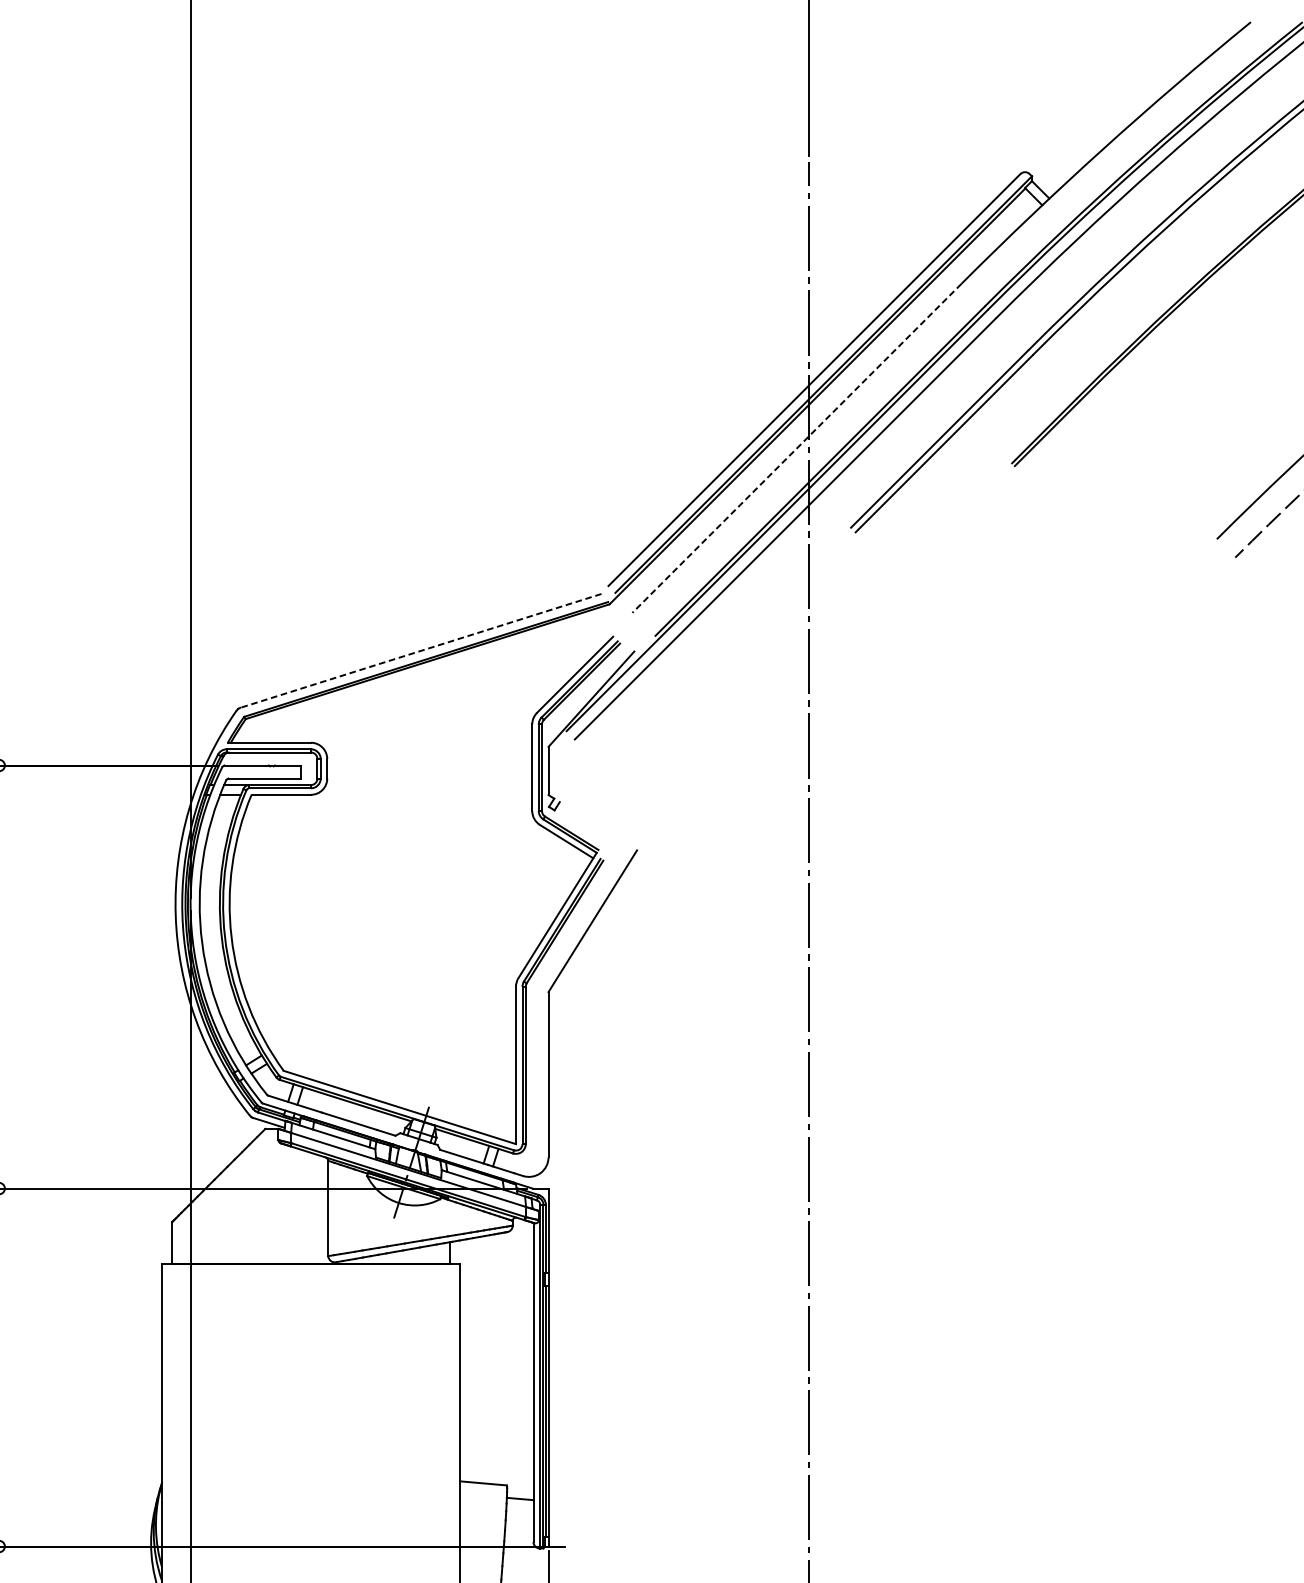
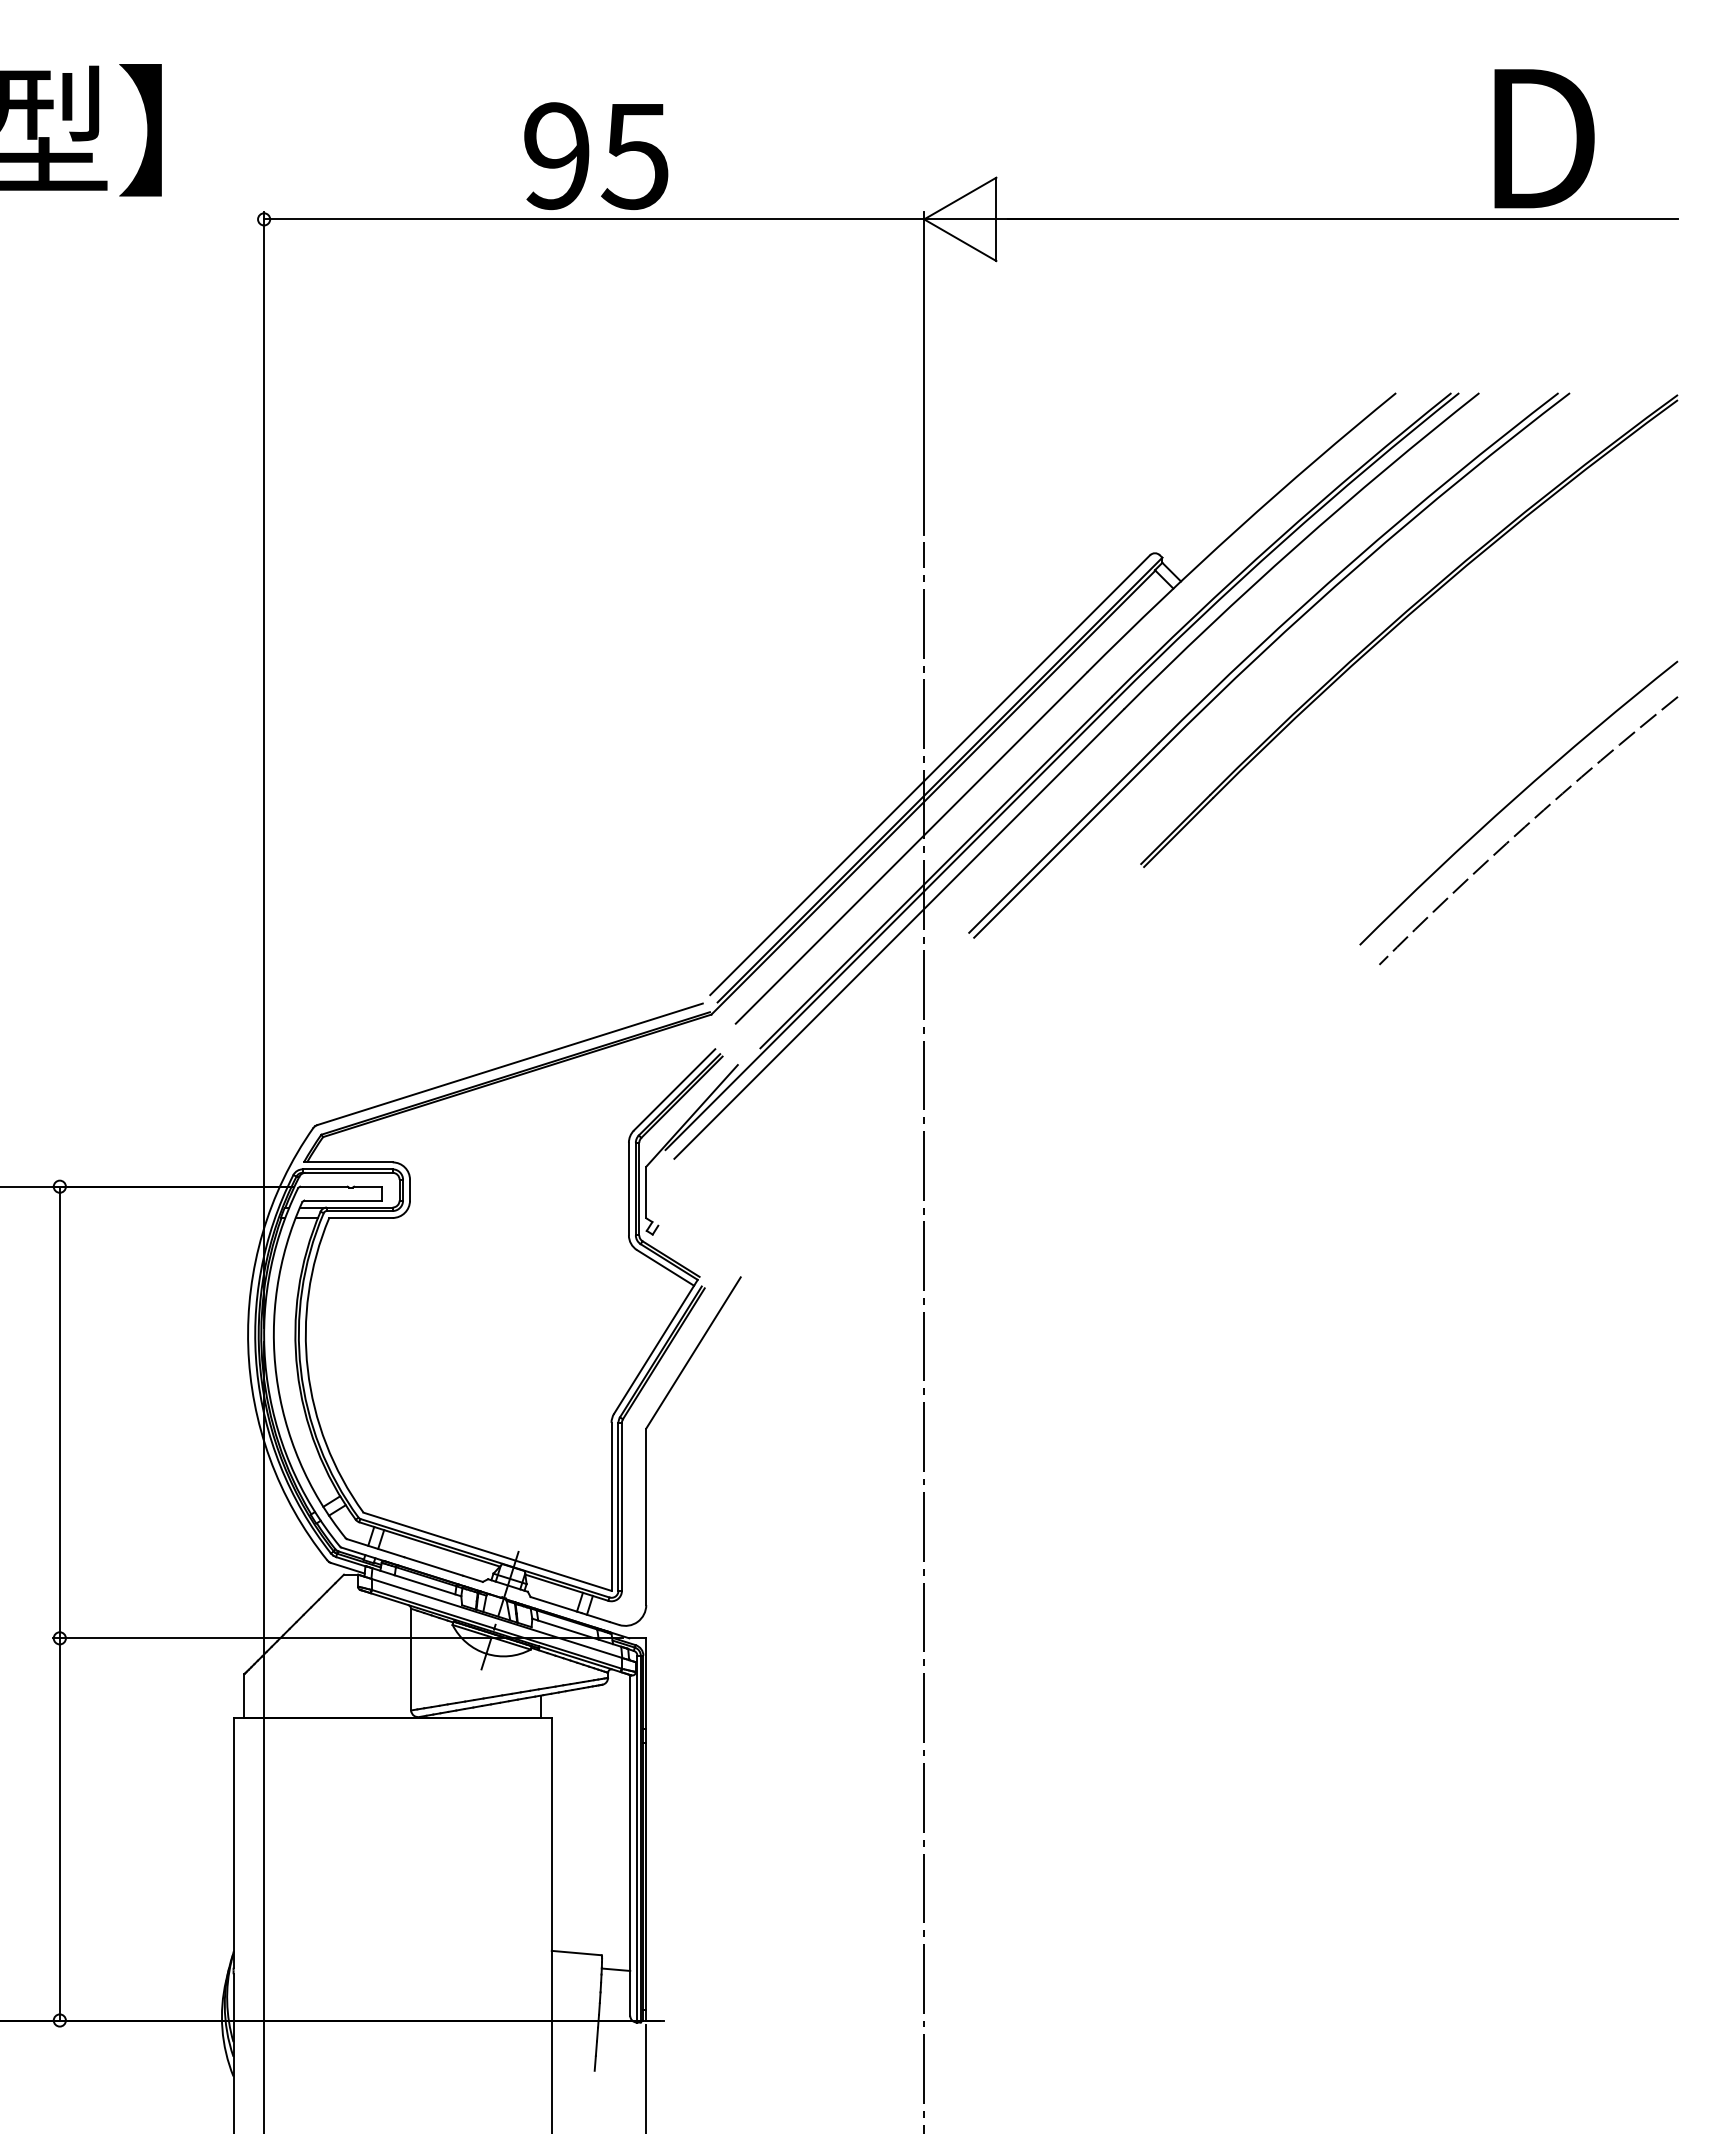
line: (796, 448) -> (911, 848), dashed -> solid
line: (420, 651) -> (509, 1064), dashed -> solid

